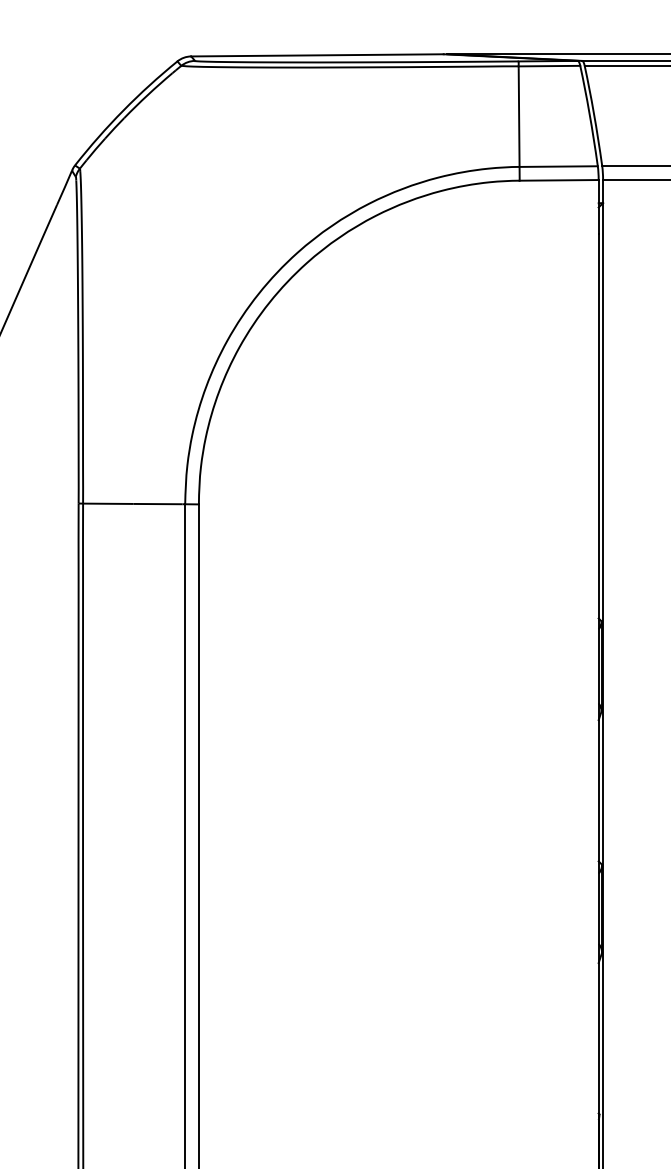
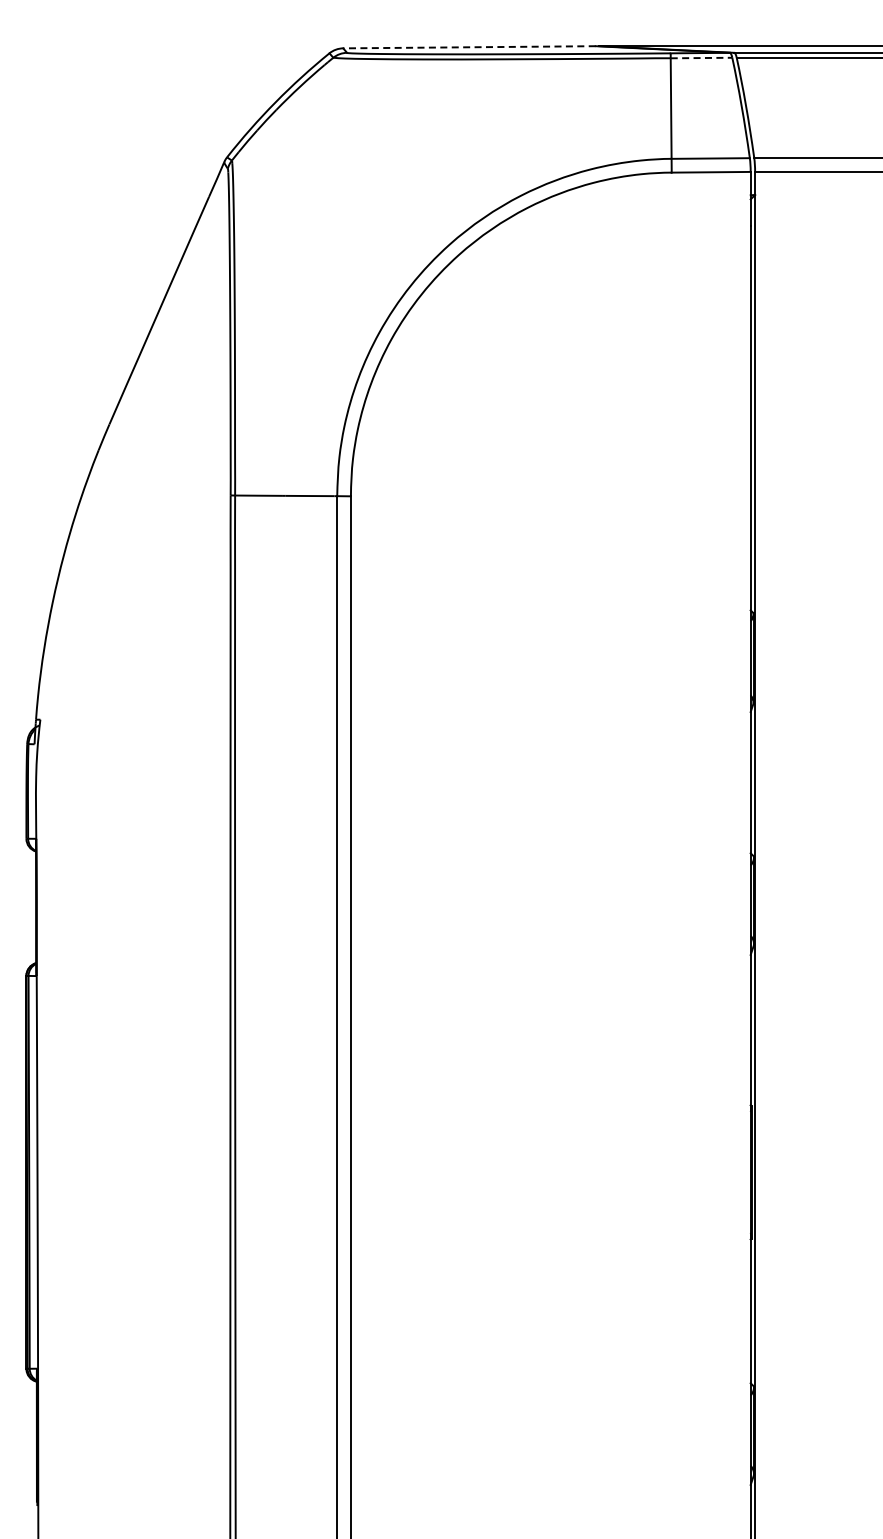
line: (316, 55) -> (468, 47), solid -> dashed
line: (549, 66) -> (701, 58), solid -> dashed

